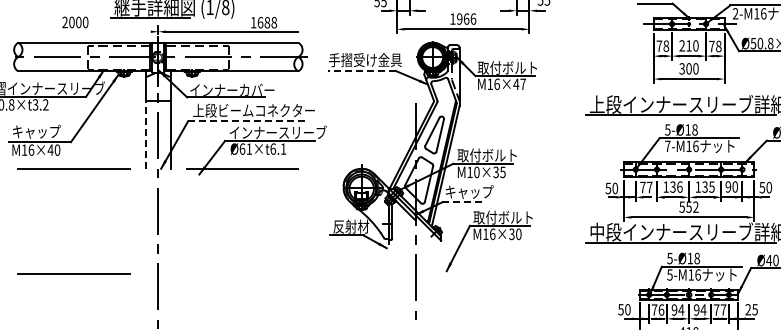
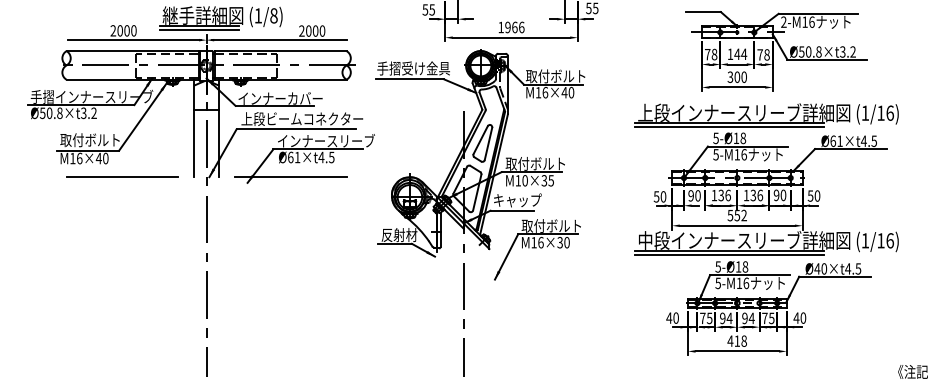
line: (150, 21) -> (198, 29), added
text: (264, 22) -> (312, 30), 1688 -> 2000
line: (85, 32) -> (133, 40), added
text: (689, 46) -> (737, 54), 210 -> 144
line: (362, 71) -> (410, 79), dashed -> solid
text: (523, 84) -> (571, 92), M16×47 -> M16×40
line: (681, 119) -> (729, 127), added
line: (248, 121) -> (296, 129), dashed -> solid
text: (41, 132) -> (89, 140), キャップ -> 取付ボルト
line: (146, 135) -> (194, 143), dashed -> solid
text: (667, 146) -> (715, 154), 7-M16 -> 5-M16
text: (278, 149) -> (326, 157), Ø61×t6.1 -> Ø61×t4.5
text: (646, 187) -> (694, 195), 77 -> 90
text: (712, 187) -> (760, 195), 135 -> 136
line: (464, 202) -> (512, 210), dashed -> solid
line: (681, 246) -> (729, 254), added
line: (74, 273) -> (122, 281), removed
text: (621, 309) -> (669, 317), 50 -> 40
text: (751, 309) -> (799, 317), 25 -> 40
text: (661, 310) -> (709, 318), 76 -> 75
text: (723, 310) -> (771, 318), 77 -> 75

